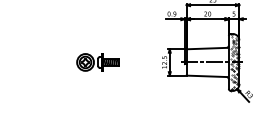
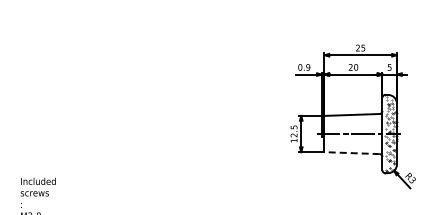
part: (97, 62) -> (201, 133), removed
line: (207, 76) -> (352, 153), solid -> dashed

